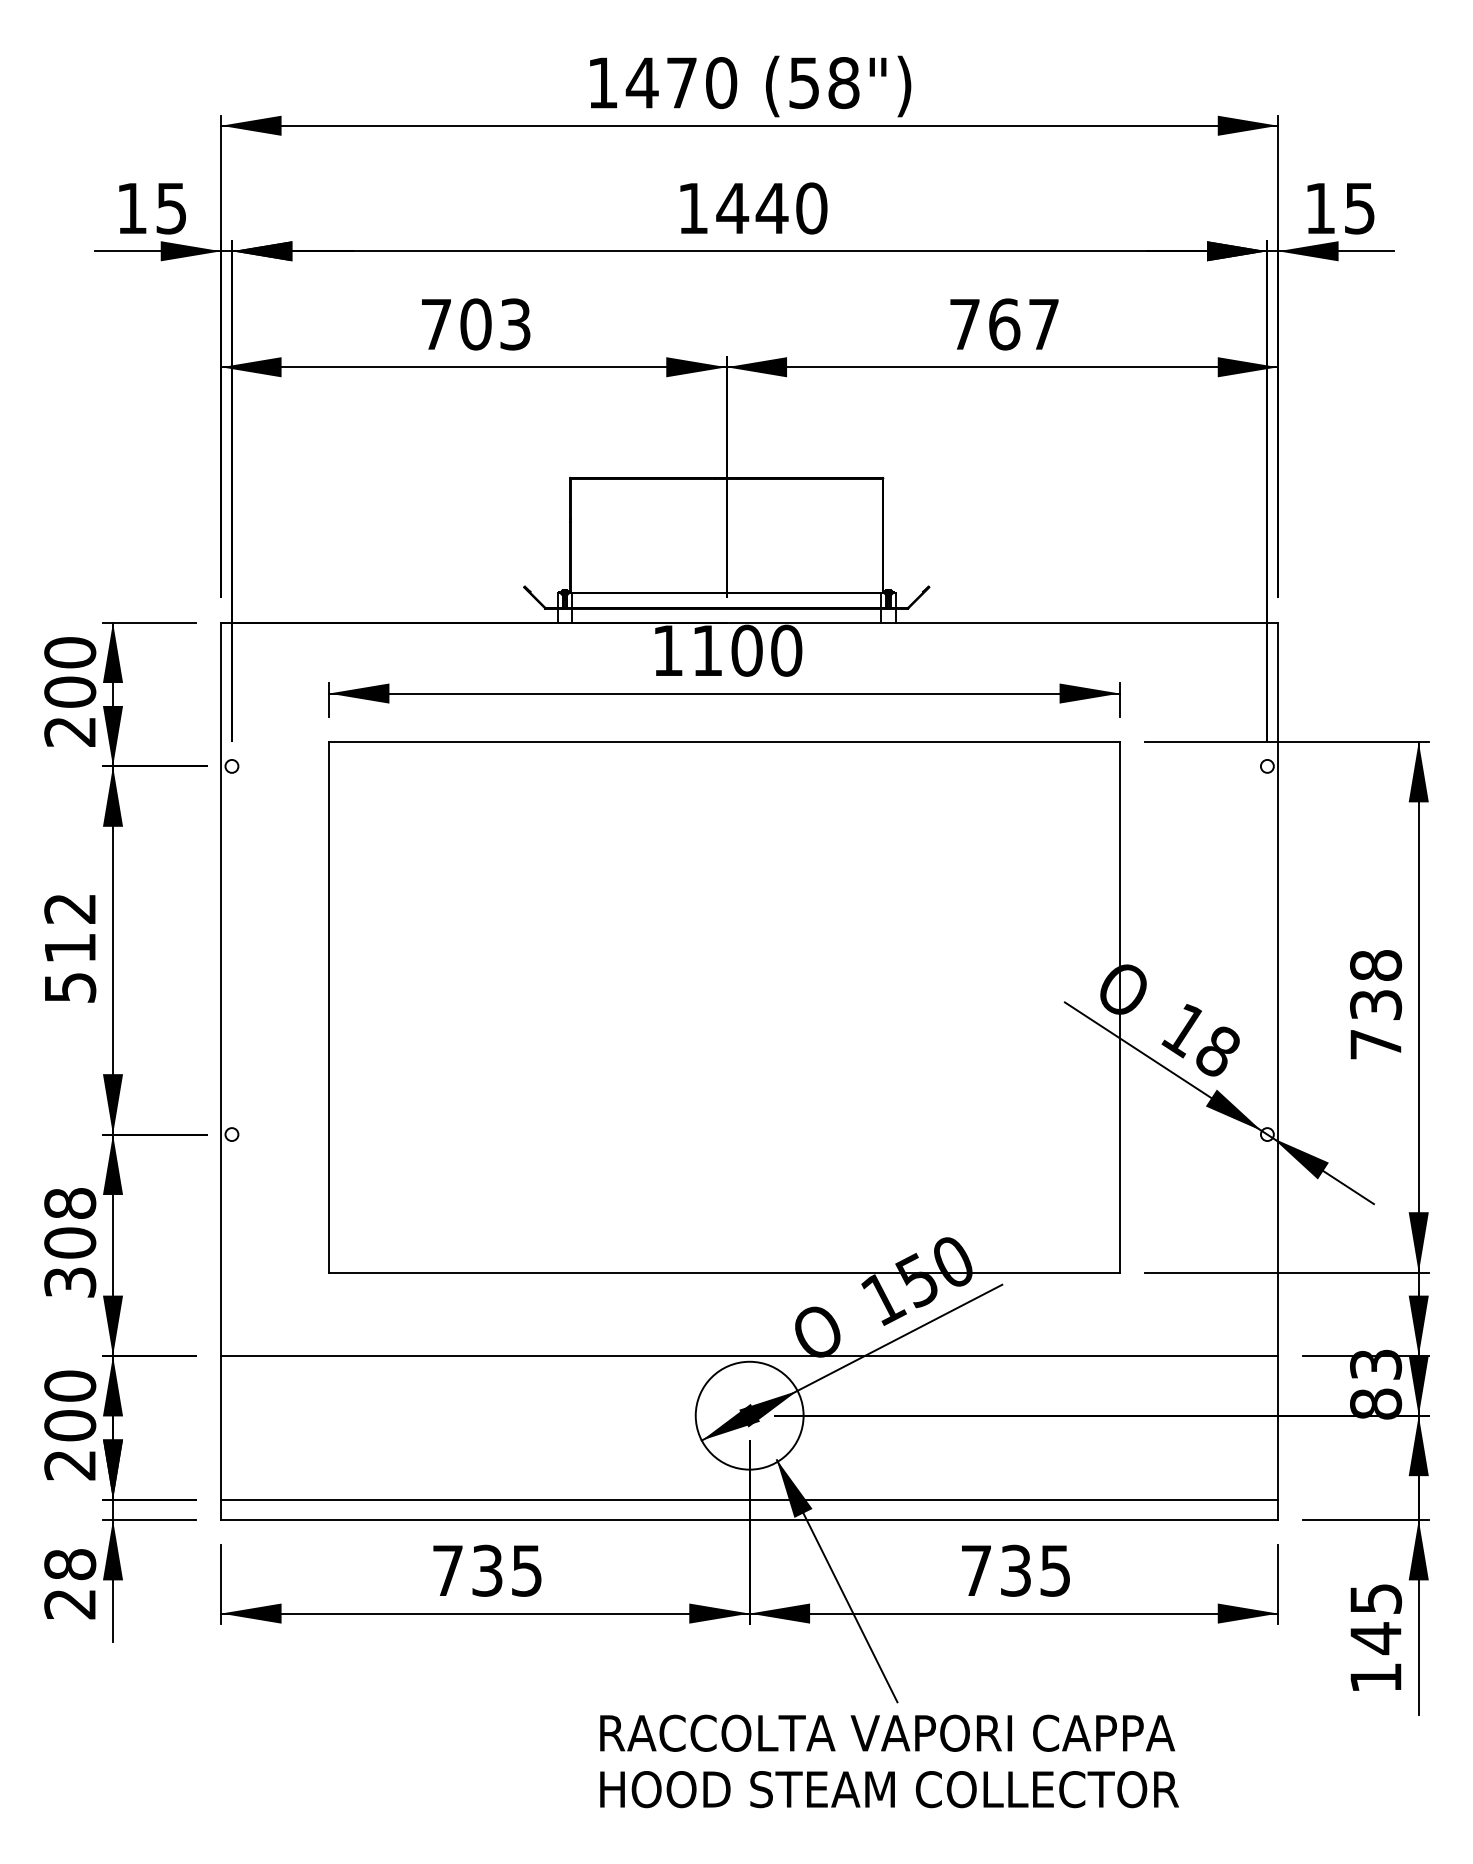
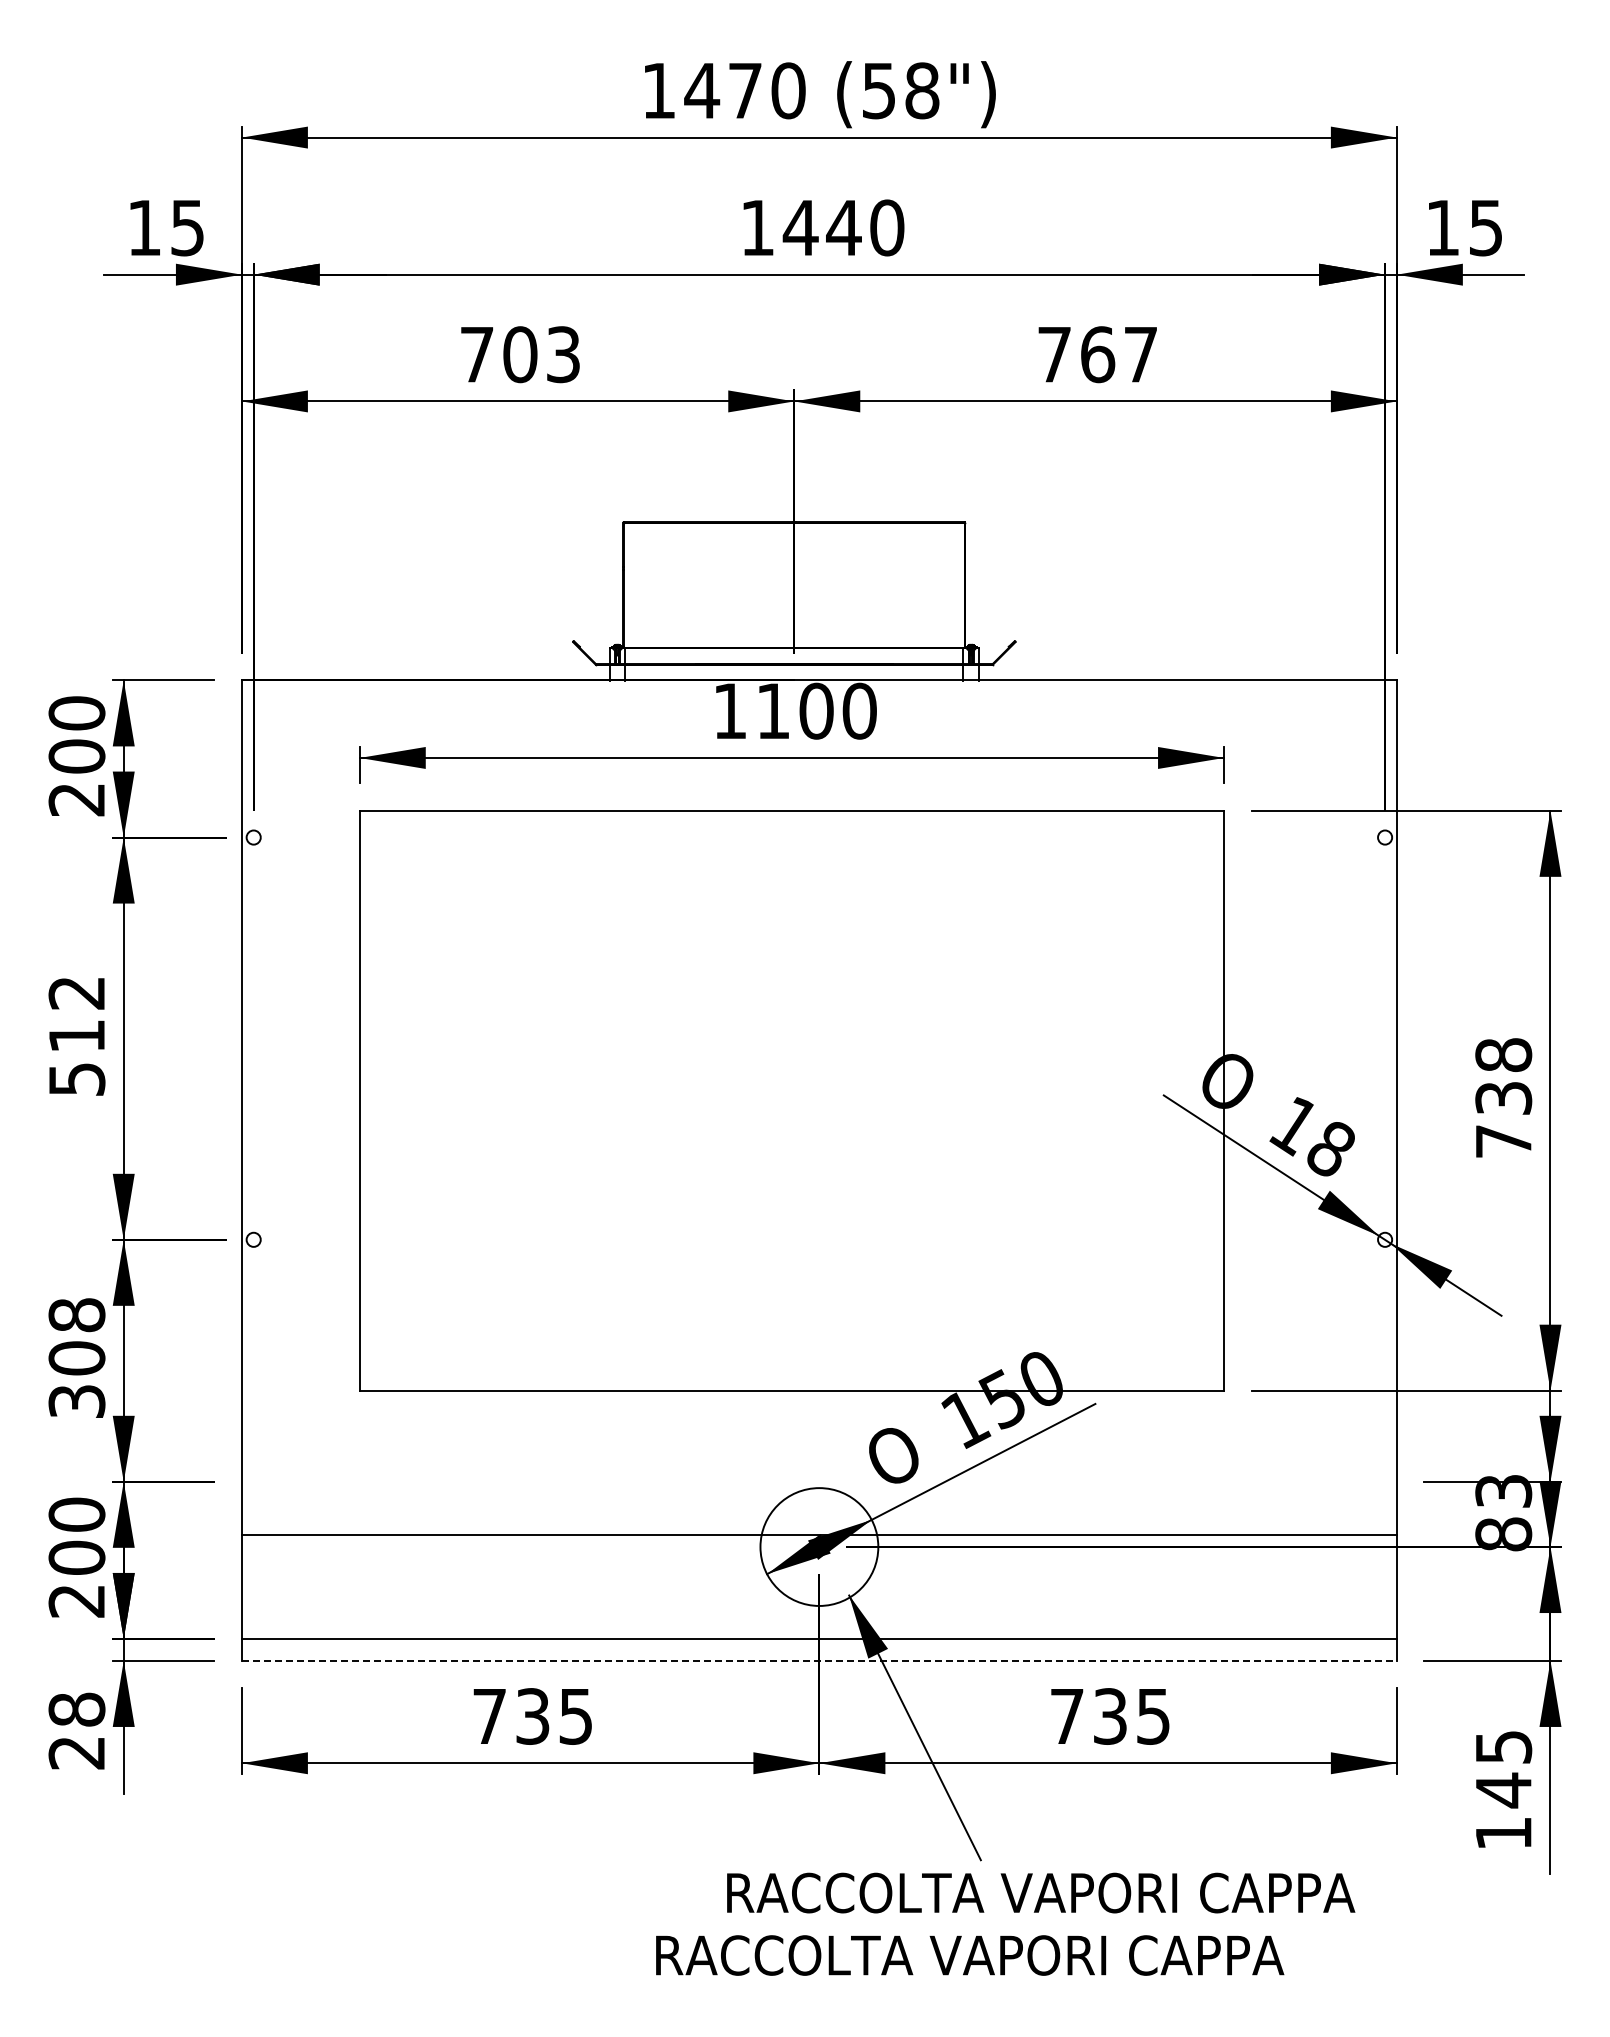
line: (748, 1355) -> (818, 1534), moved
line: (749, 1519) -> (819, 1660), solid -> dashed
text: (887, 1732) -> (1041, 1892), moved
text: (891, 1789) -> (974, 1955), HOOD STEAM COLLECTOR -> RACCOLTA VAPORI CAPPA

